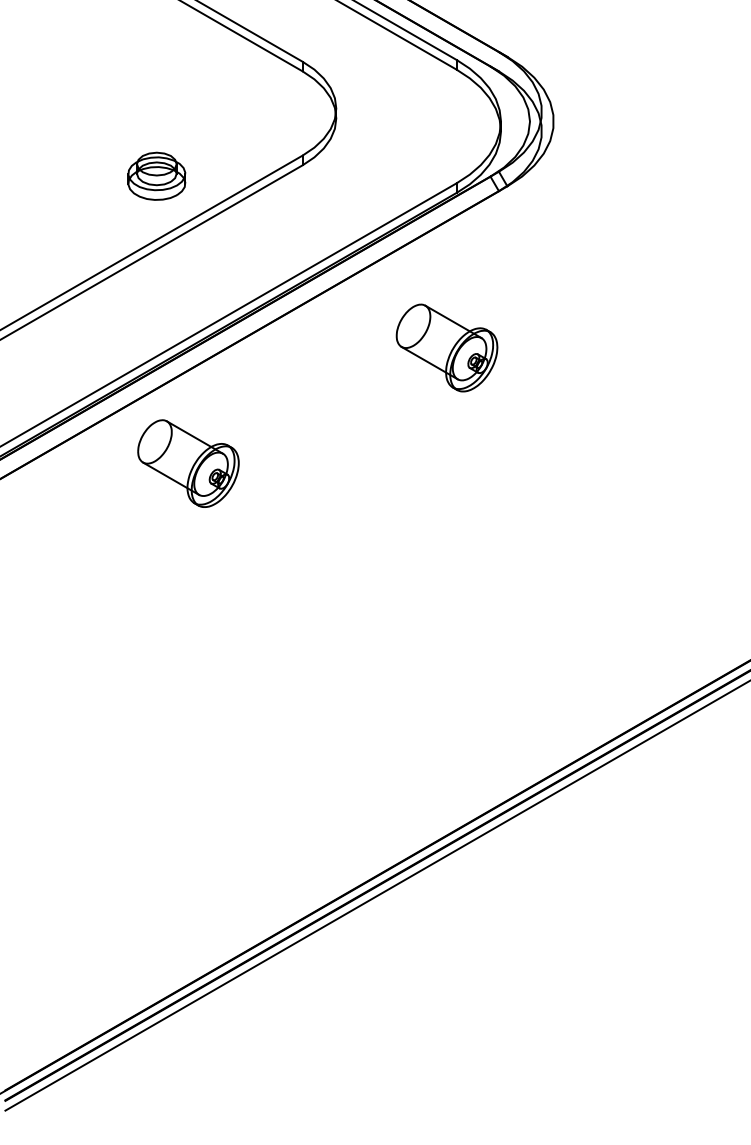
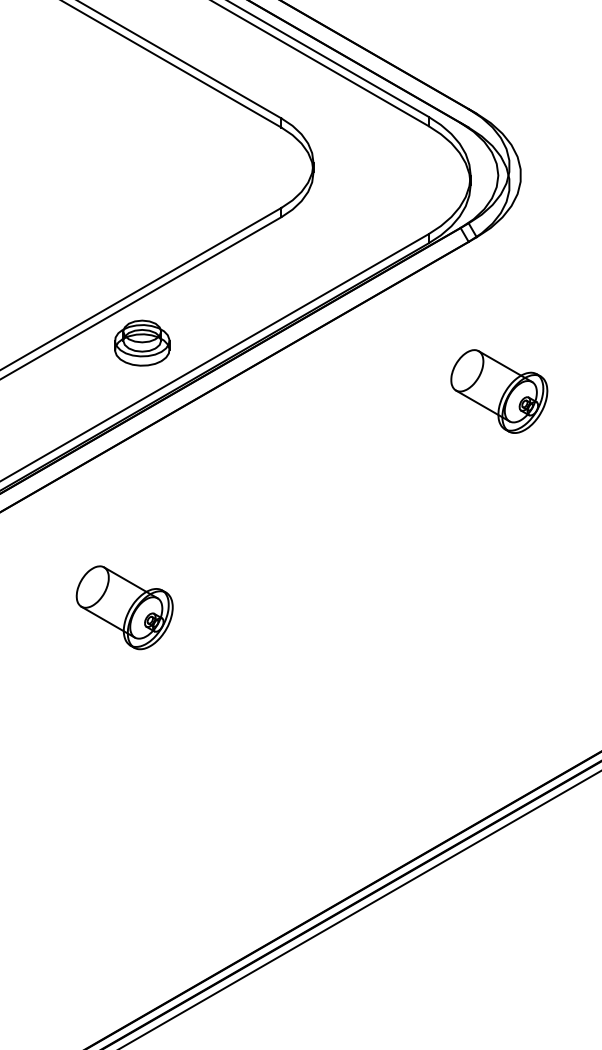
part: (156, 175) -> (141, 342), moved
part: (446, 347) -> (498, 391), moved
part: (188, 463) -> (124, 607), moved

